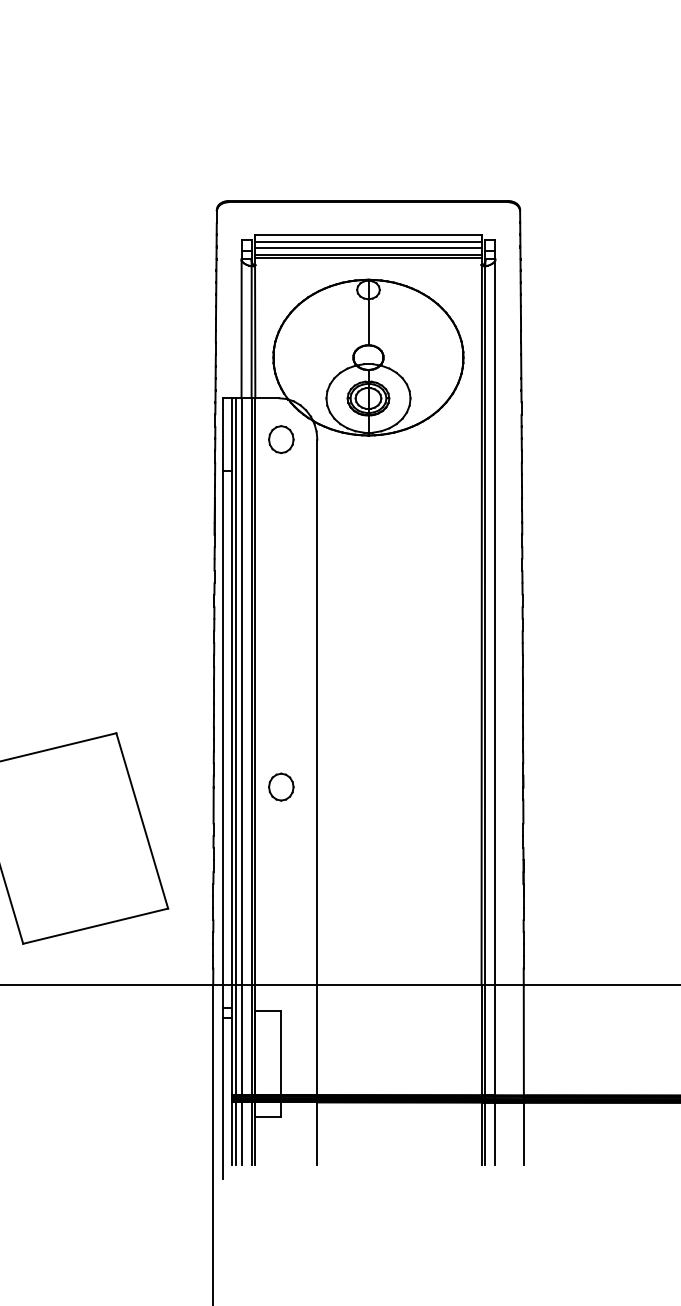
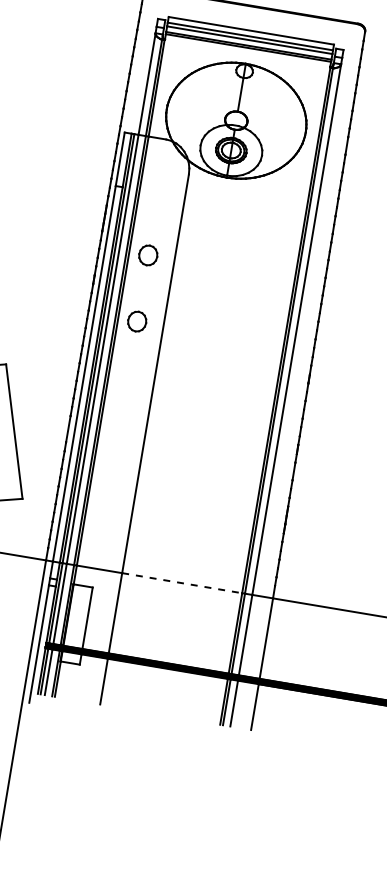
part: (281, 439) -> (148, 255), moved
part: (281, 786) -> (137, 321), moved
line: (399, 985) -> (182, 583), solid -> dashed

